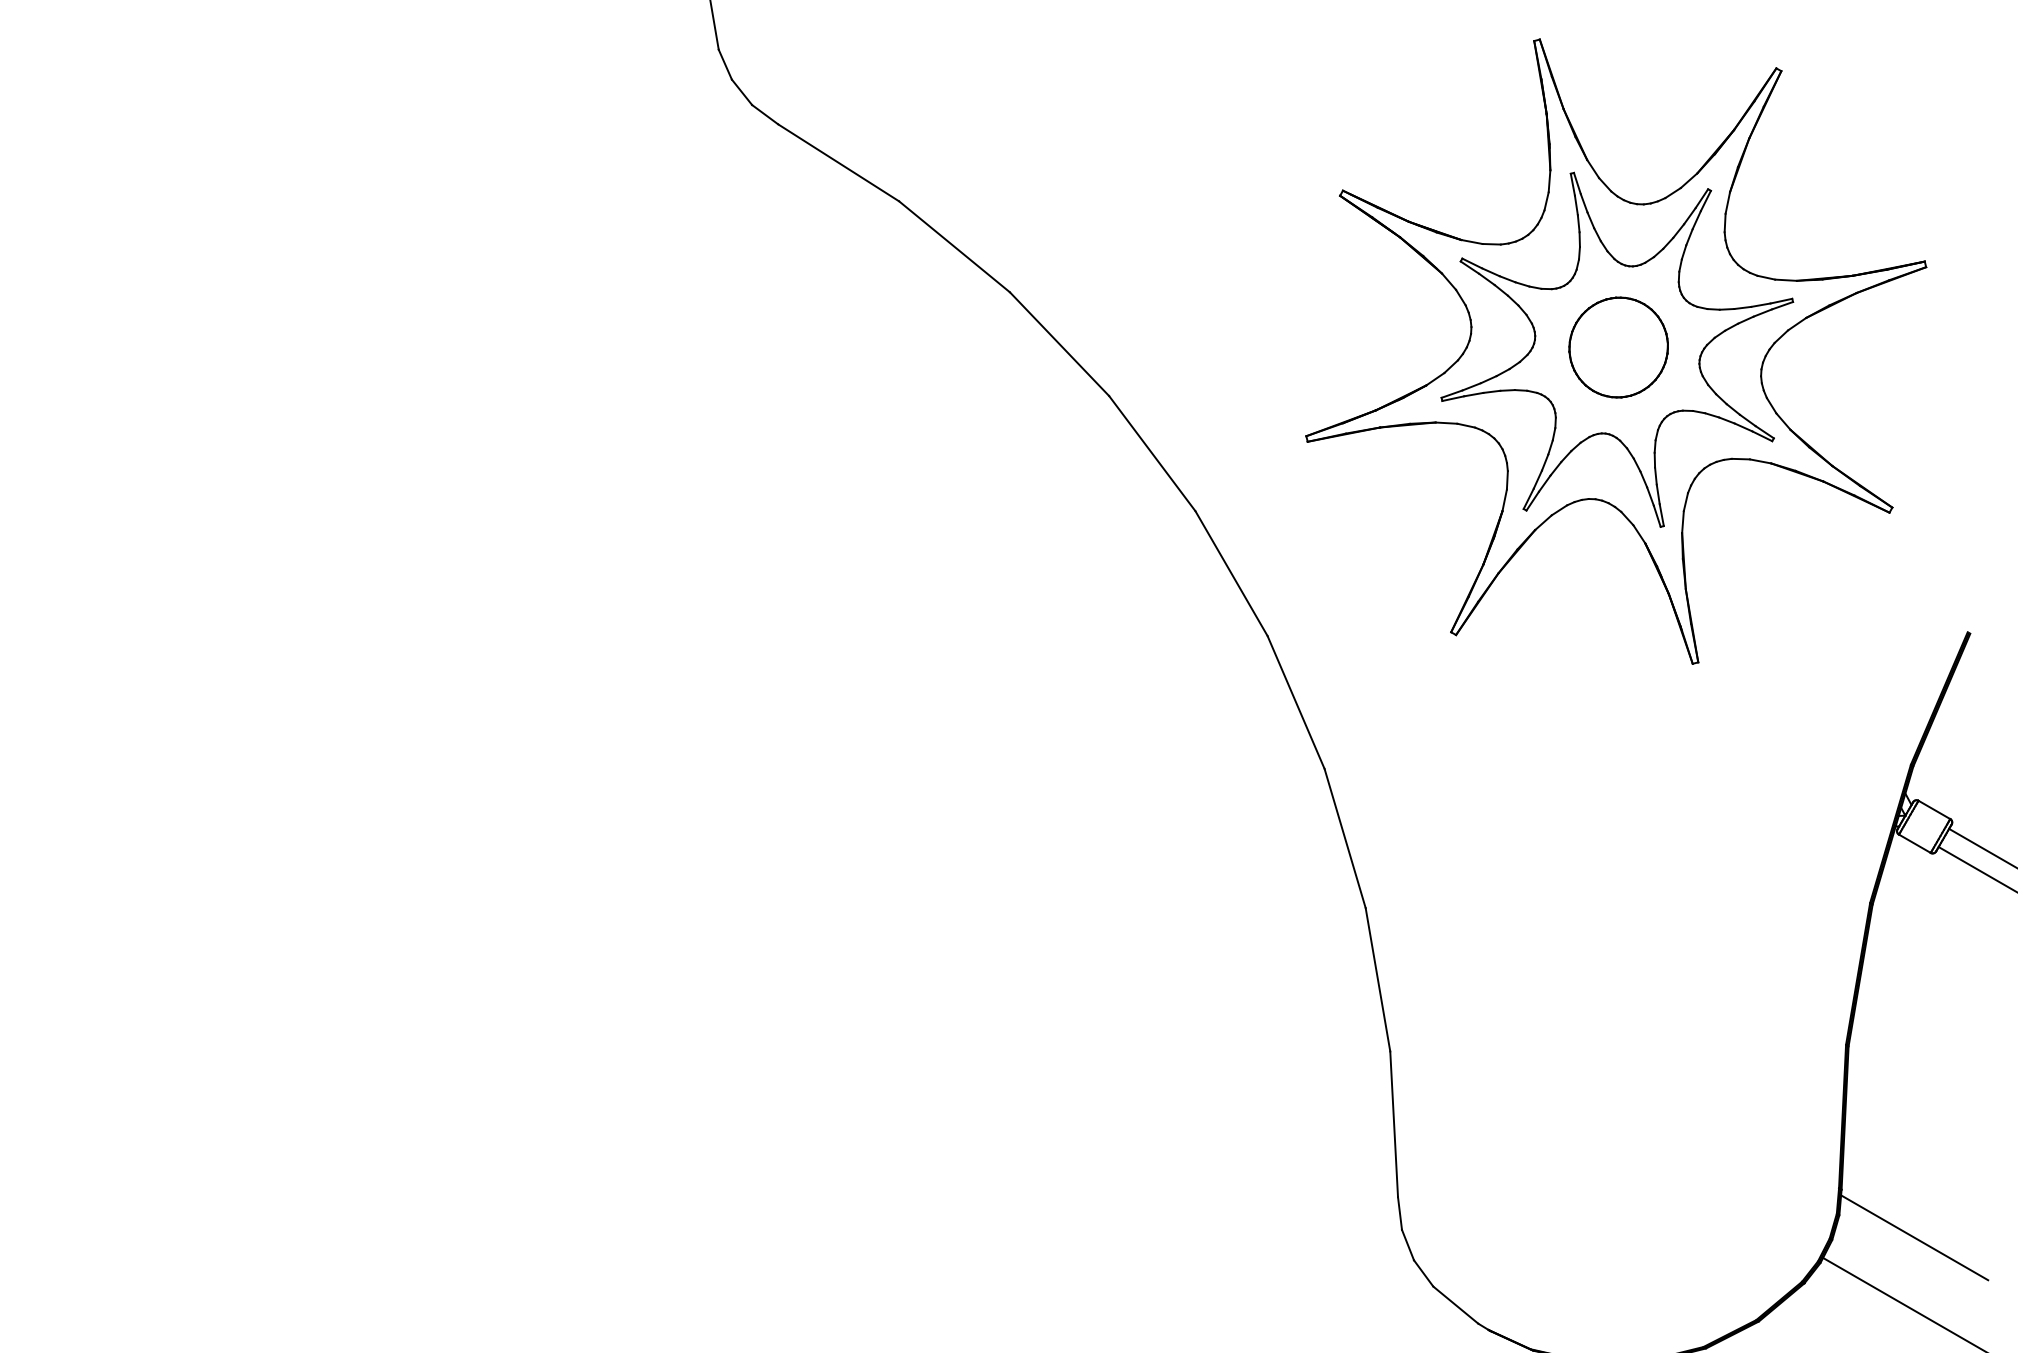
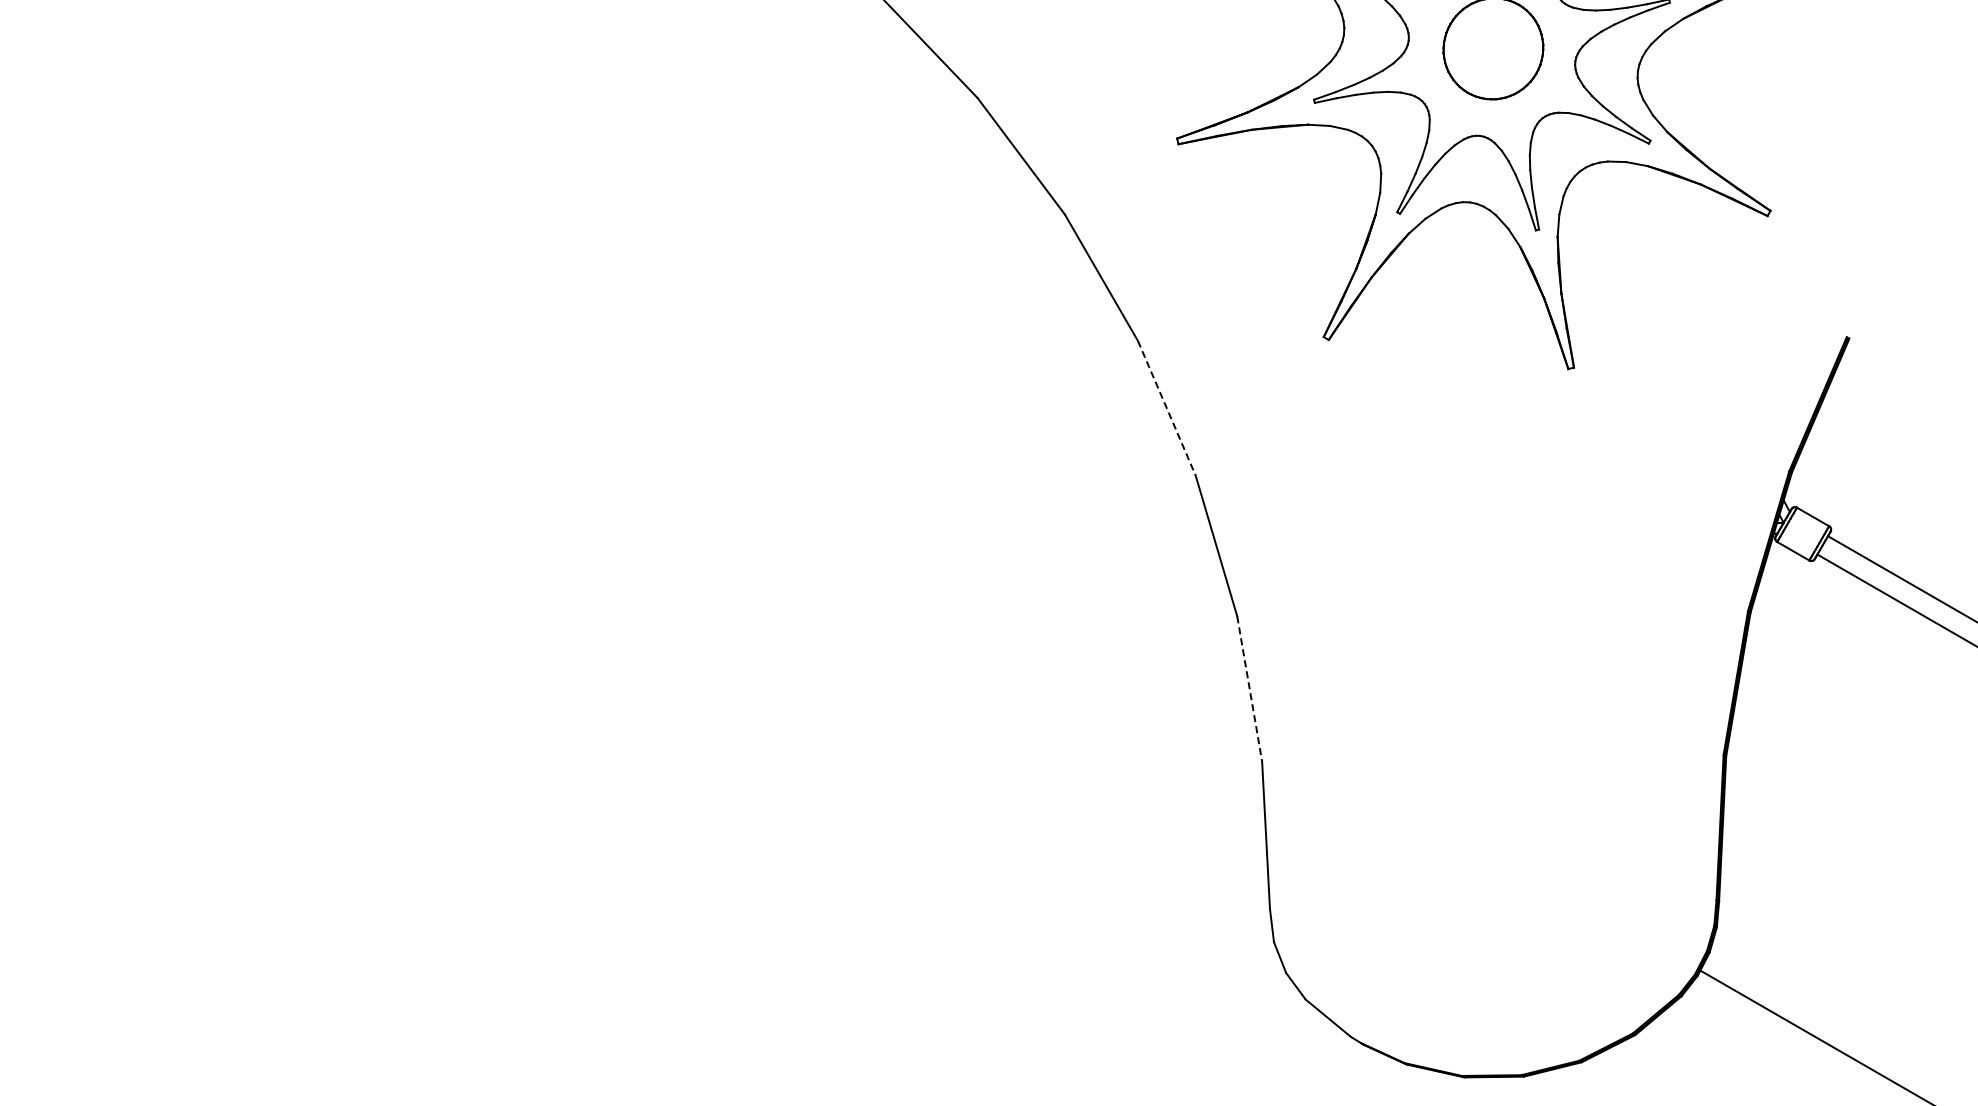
line: (1296, 702) -> (1167, 408), solid -> dashed
line: (1377, 979) -> (1249, 688), solid -> dashed
line: (1914, 1237) -> (1792, 949), removed

